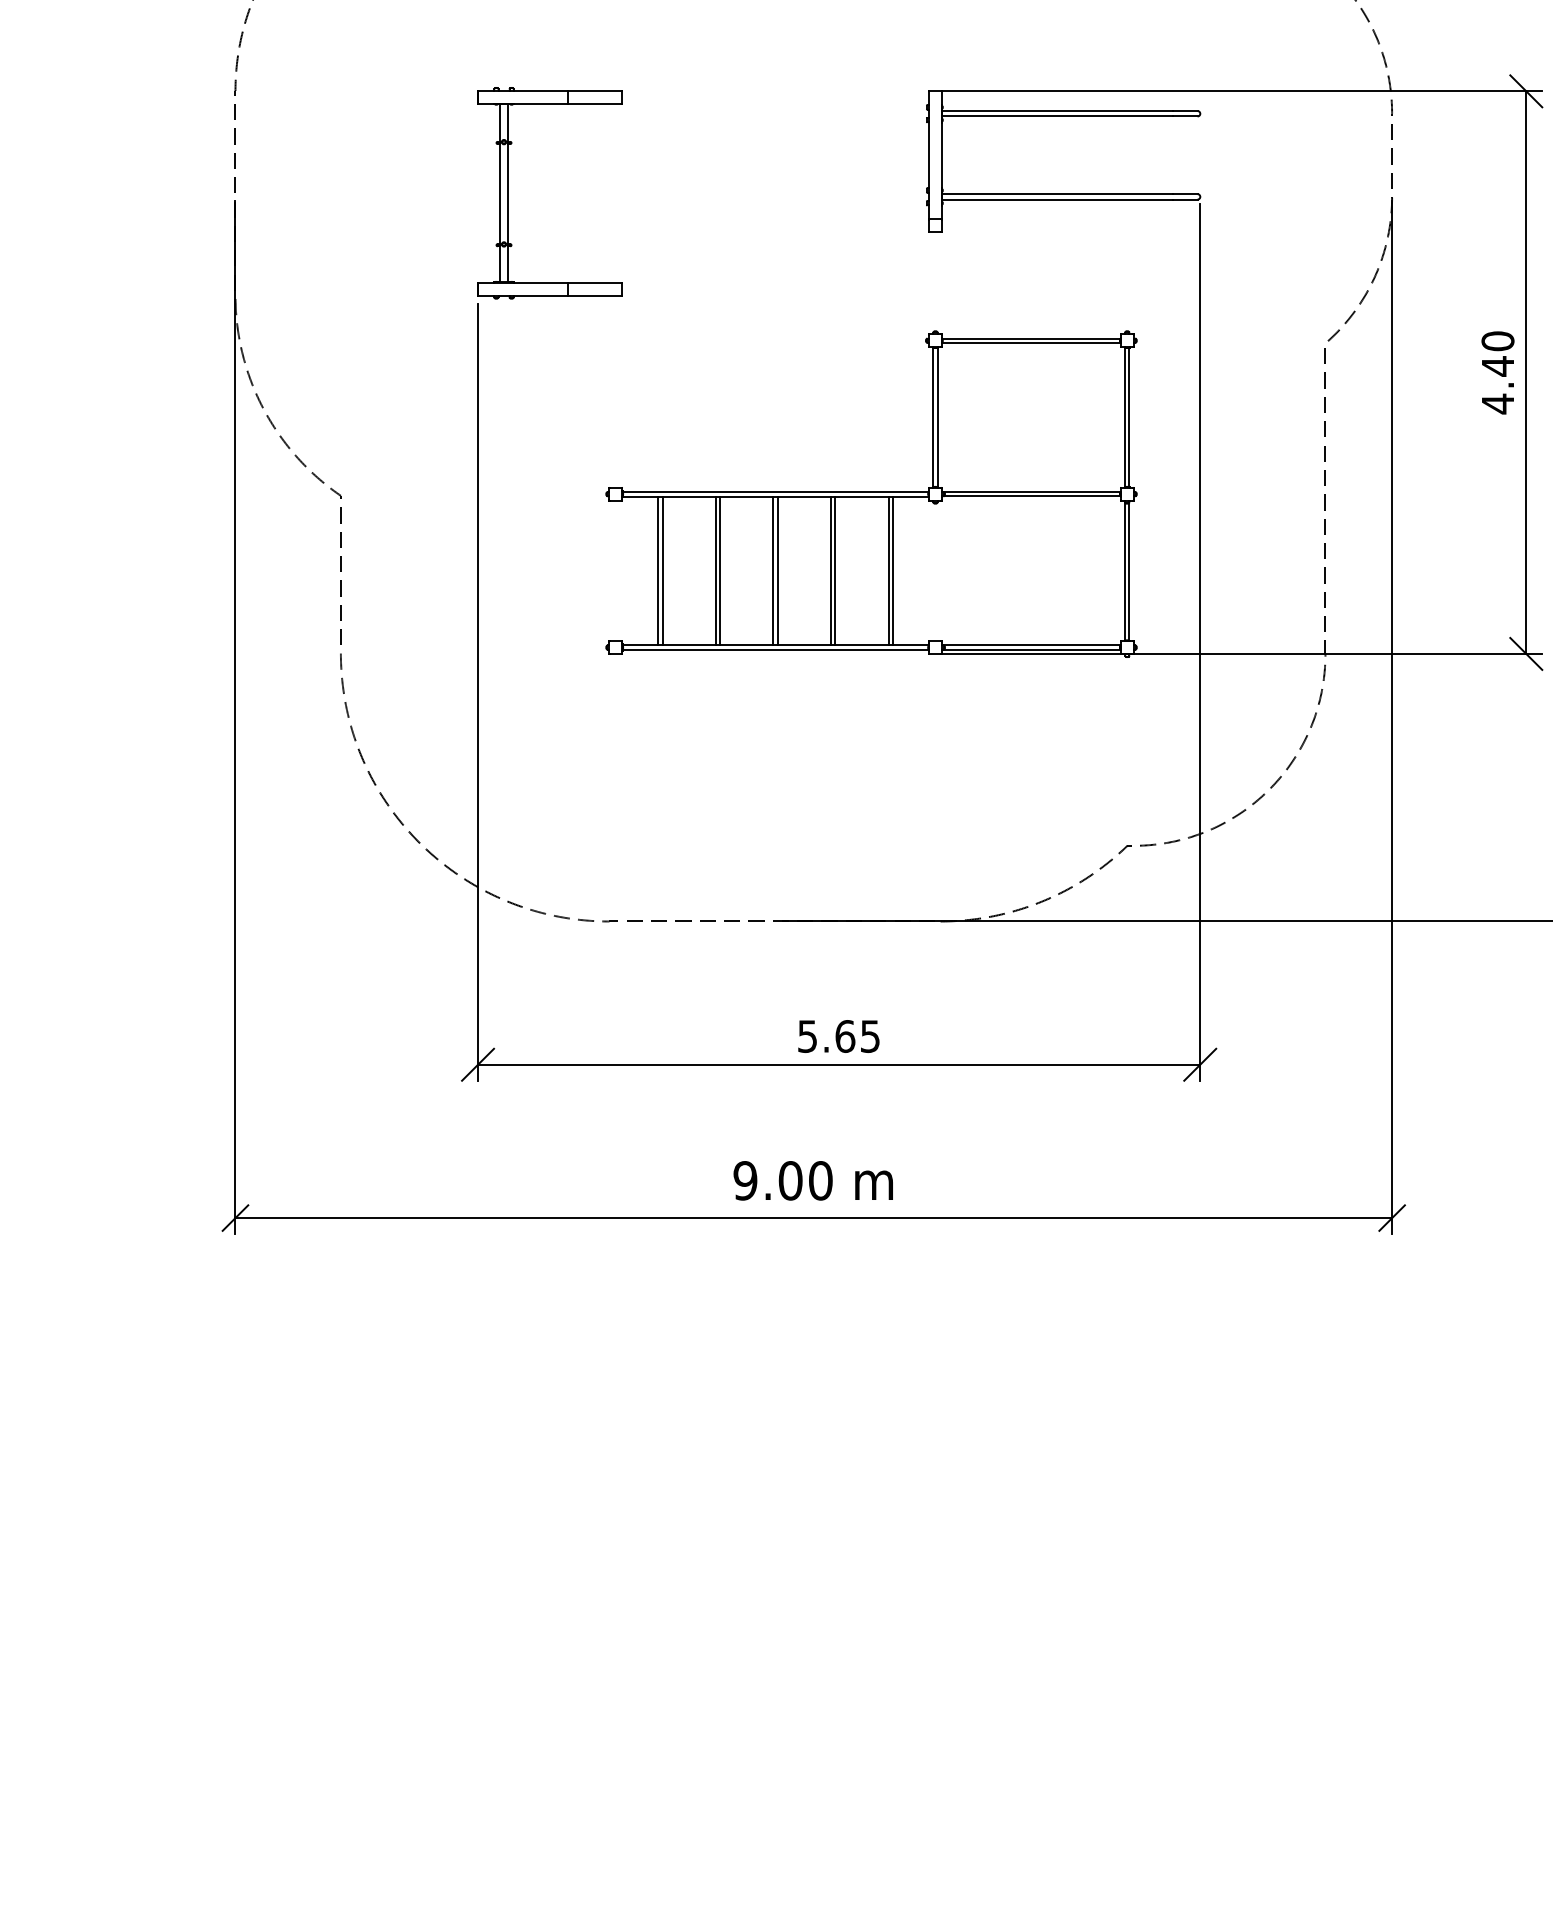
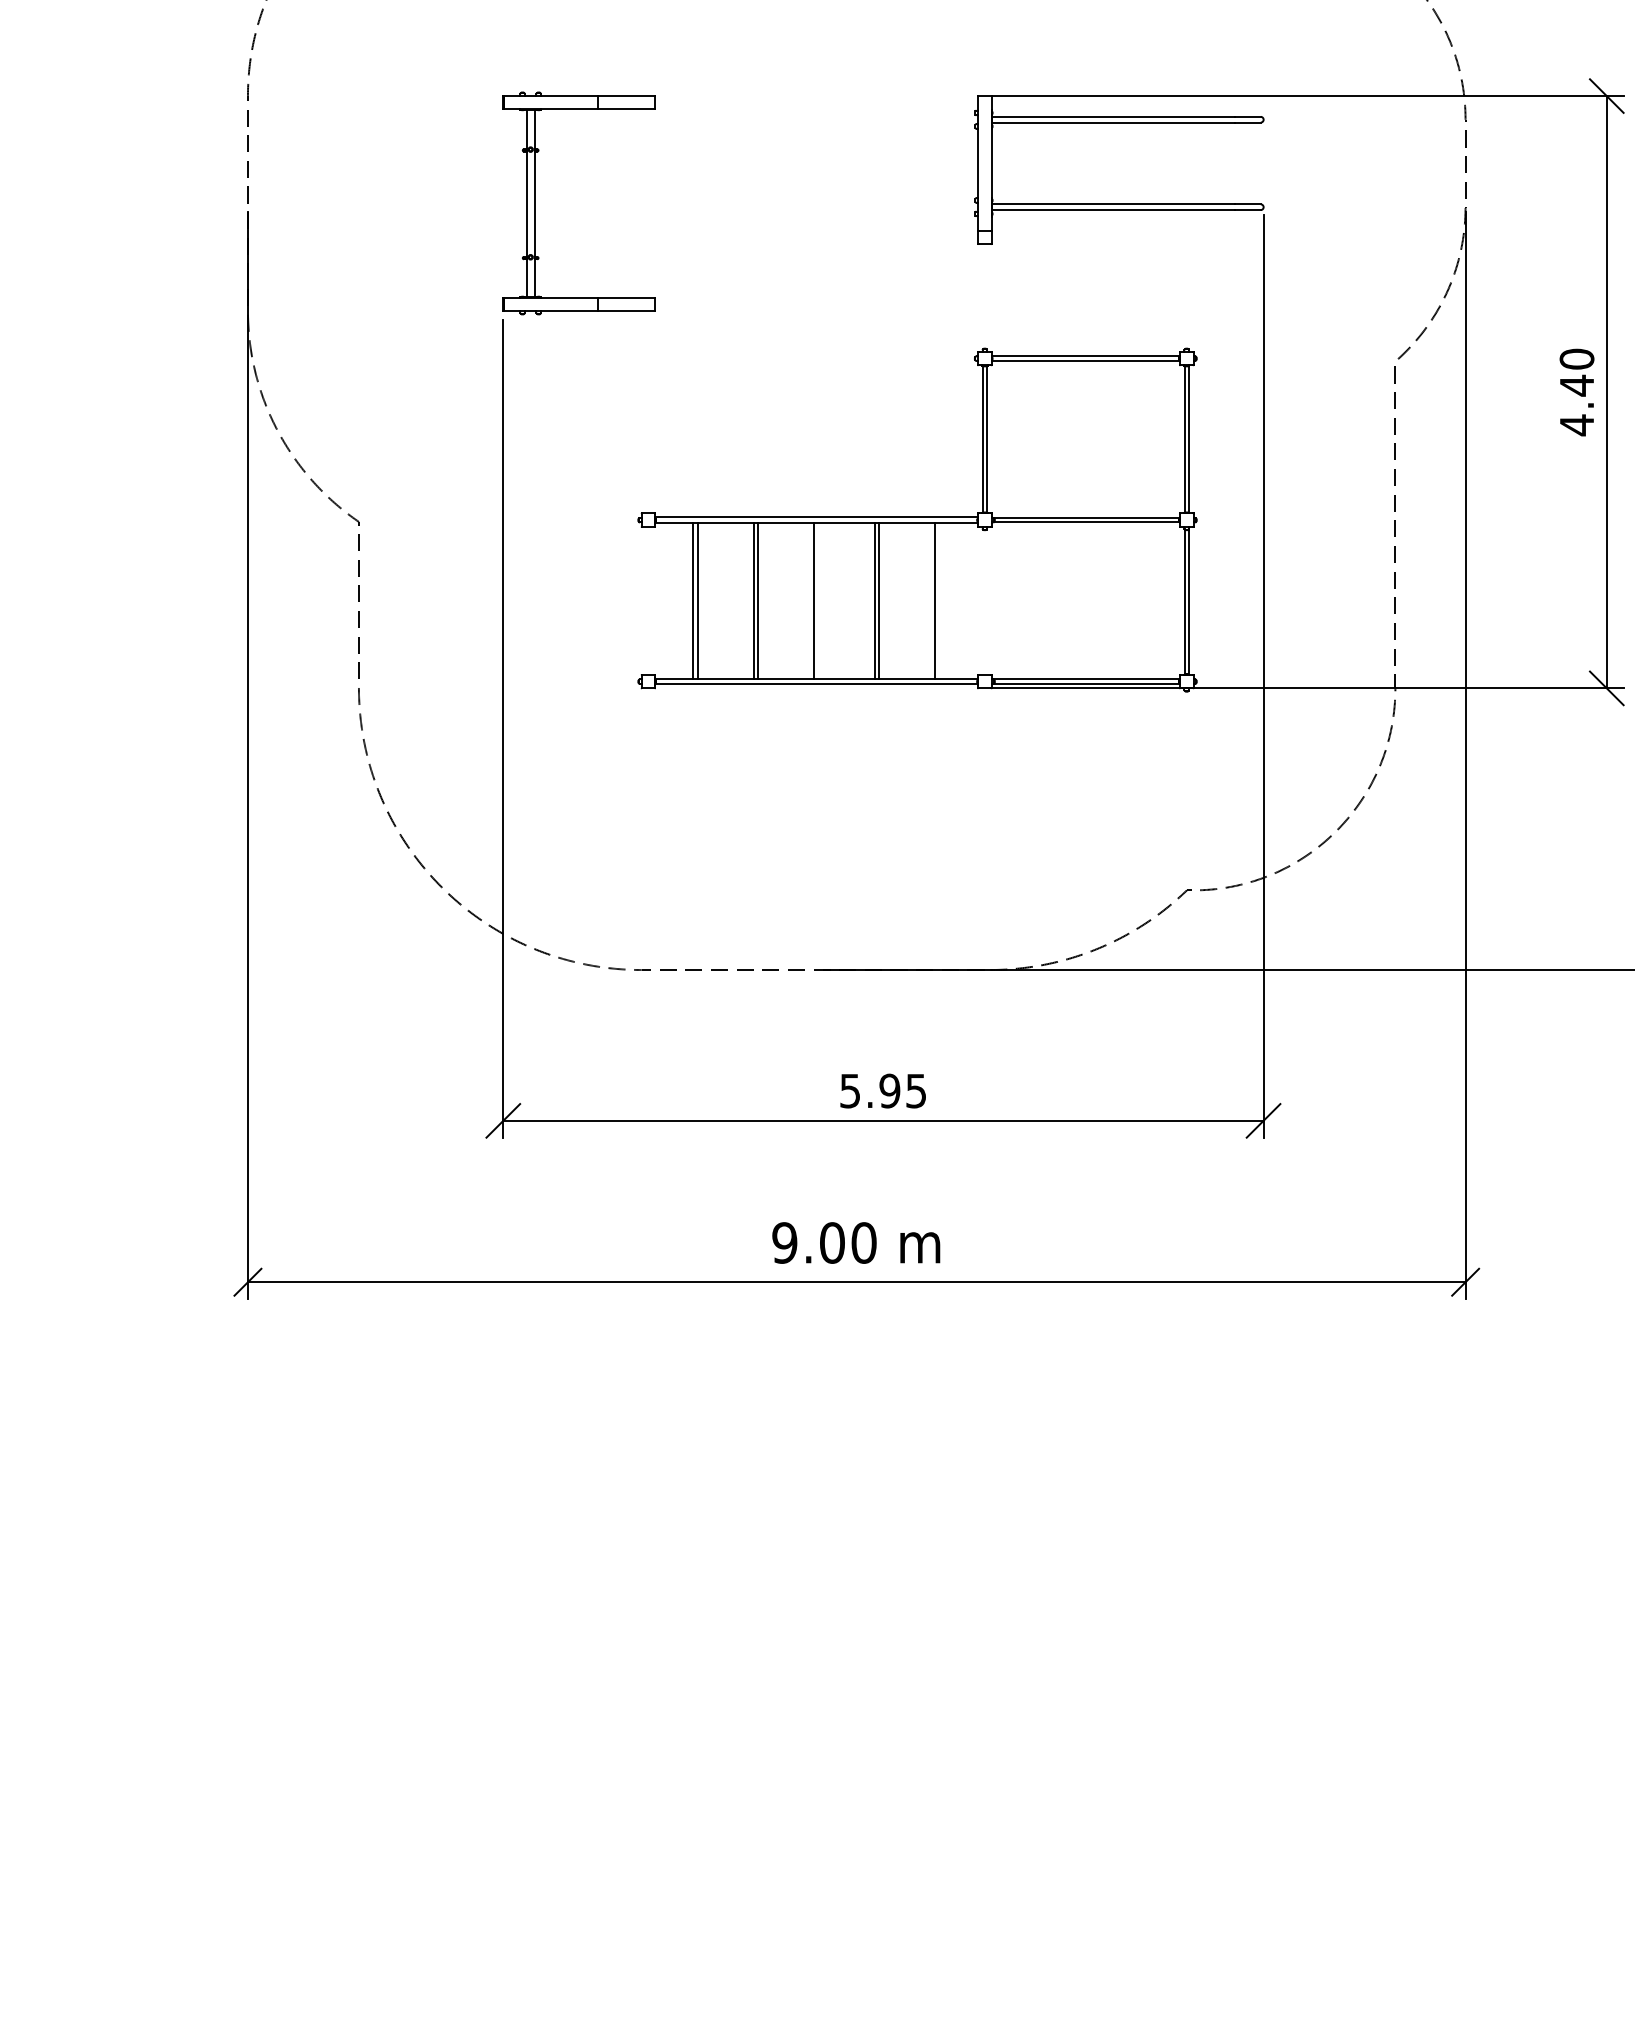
line: (777, 570) -> (818, 600), removed
line: (892, 570) -> (939, 600), removed
text: (845, 1036) -> (890, 1091), 5.65 -> 5.95

